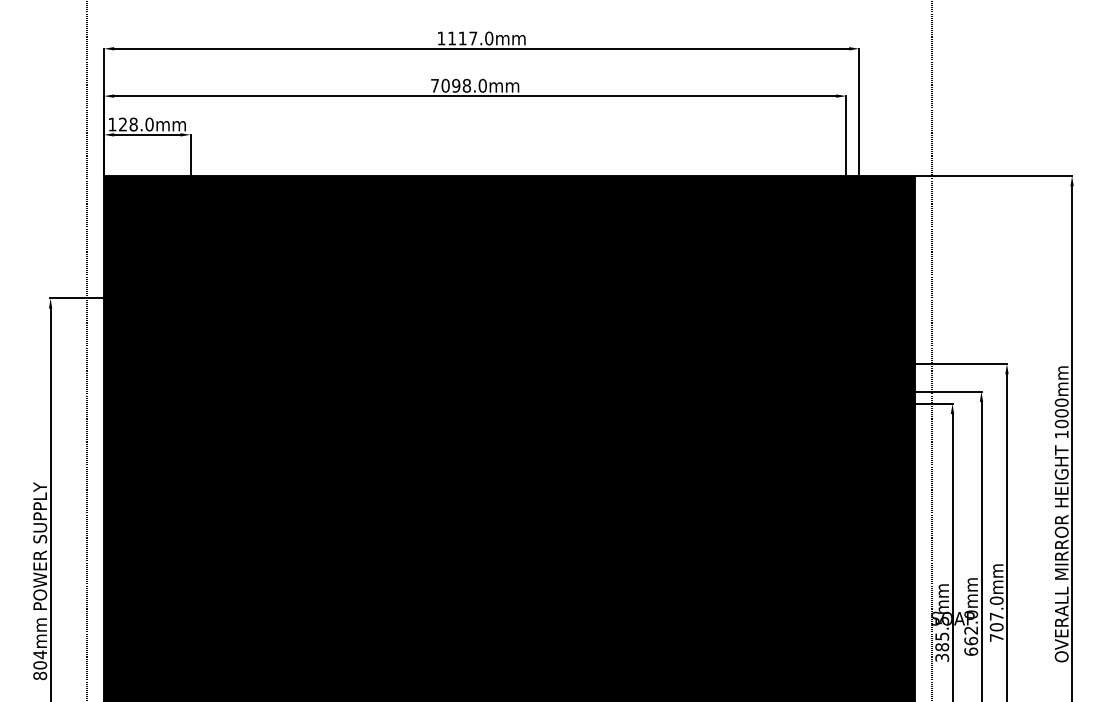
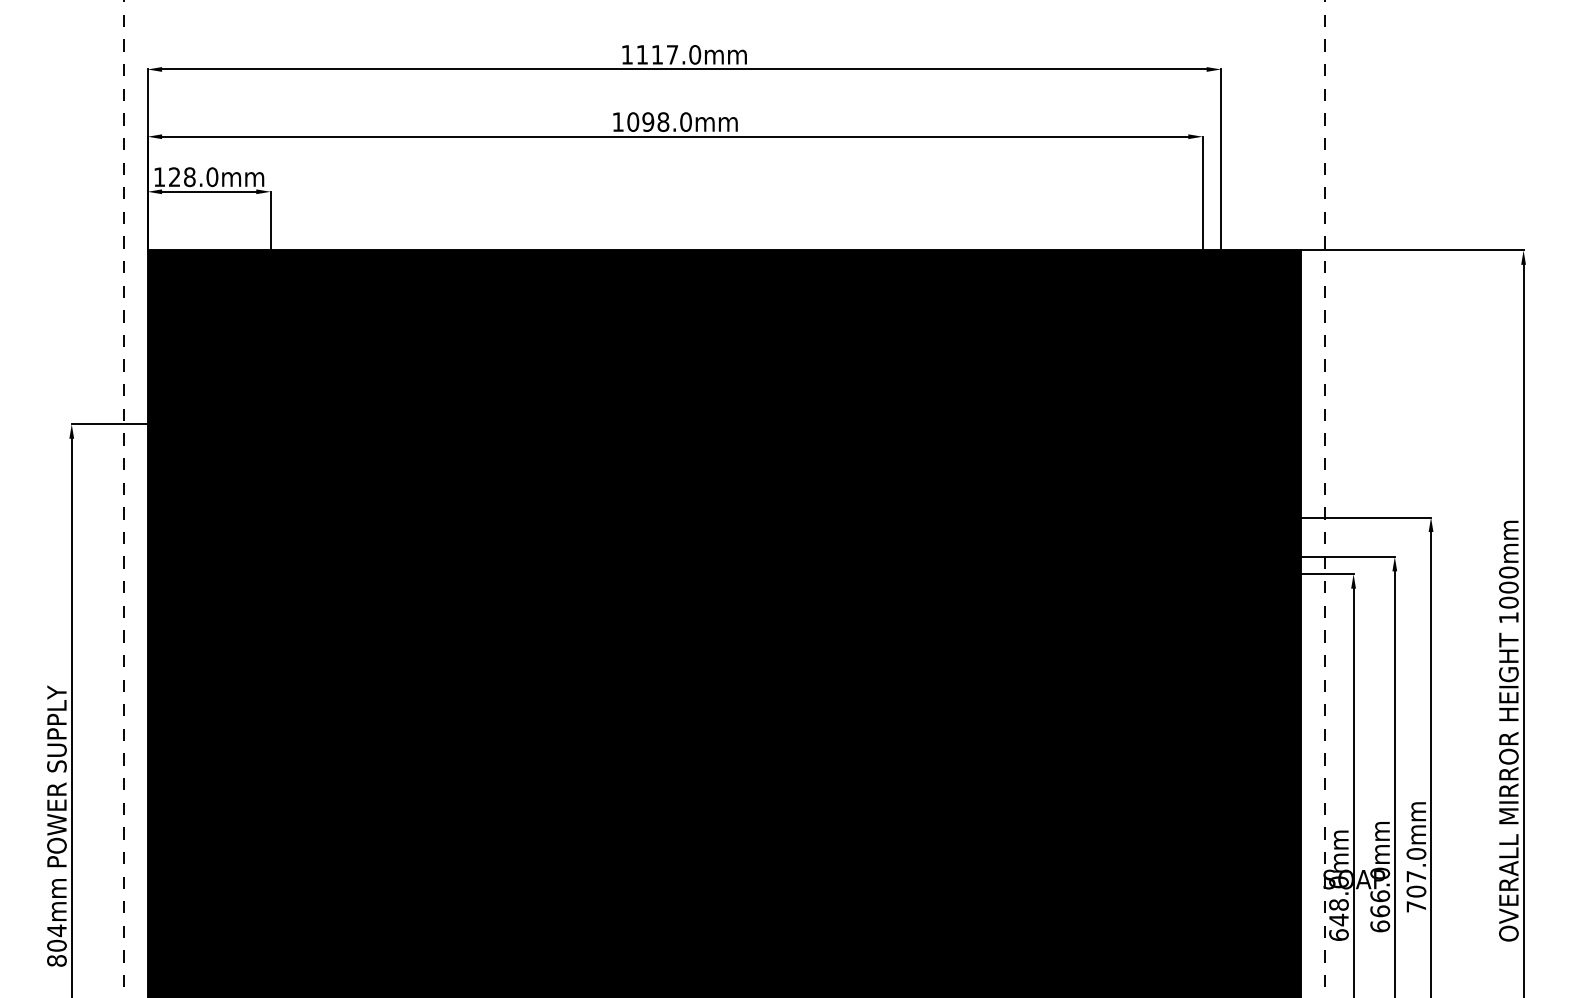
text: (434, 85) -> (617, 121), 7098.0mm -> 1098.0mm
text: (971, 630) -> (1380, 896), 662.0mm -> 666.0mm
text: (942, 638) -> (1339, 907), 385.5mm -> 648.0mm

